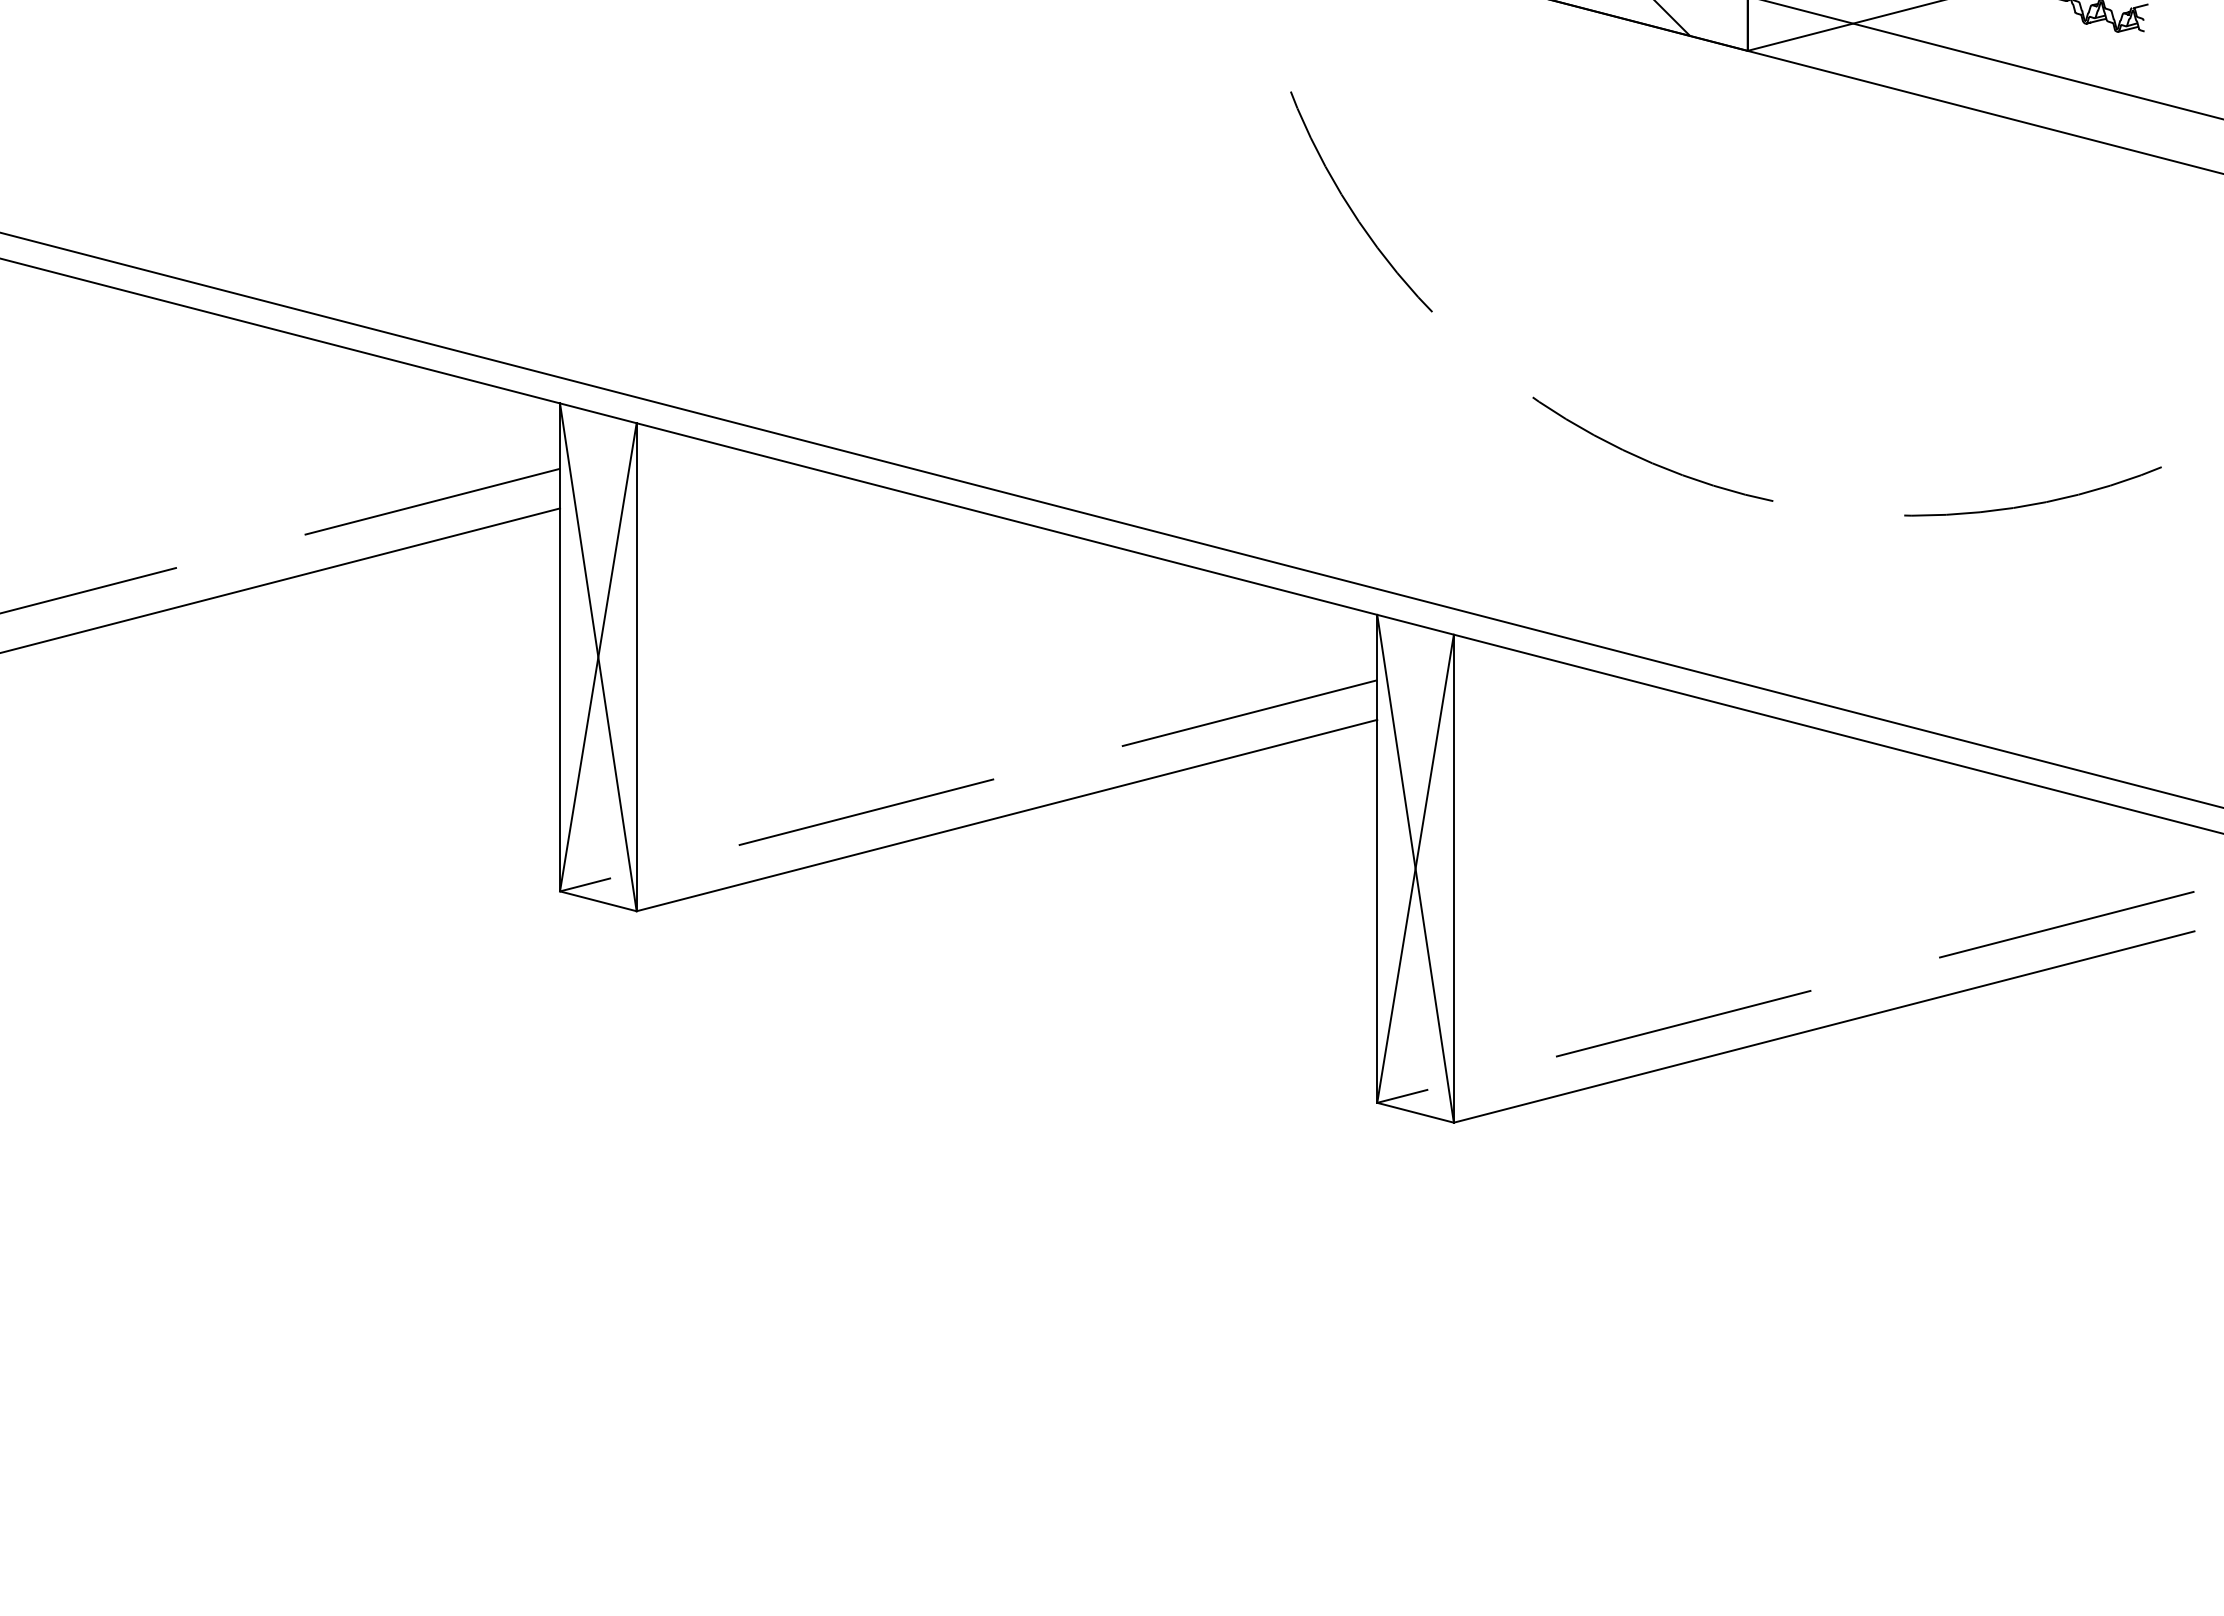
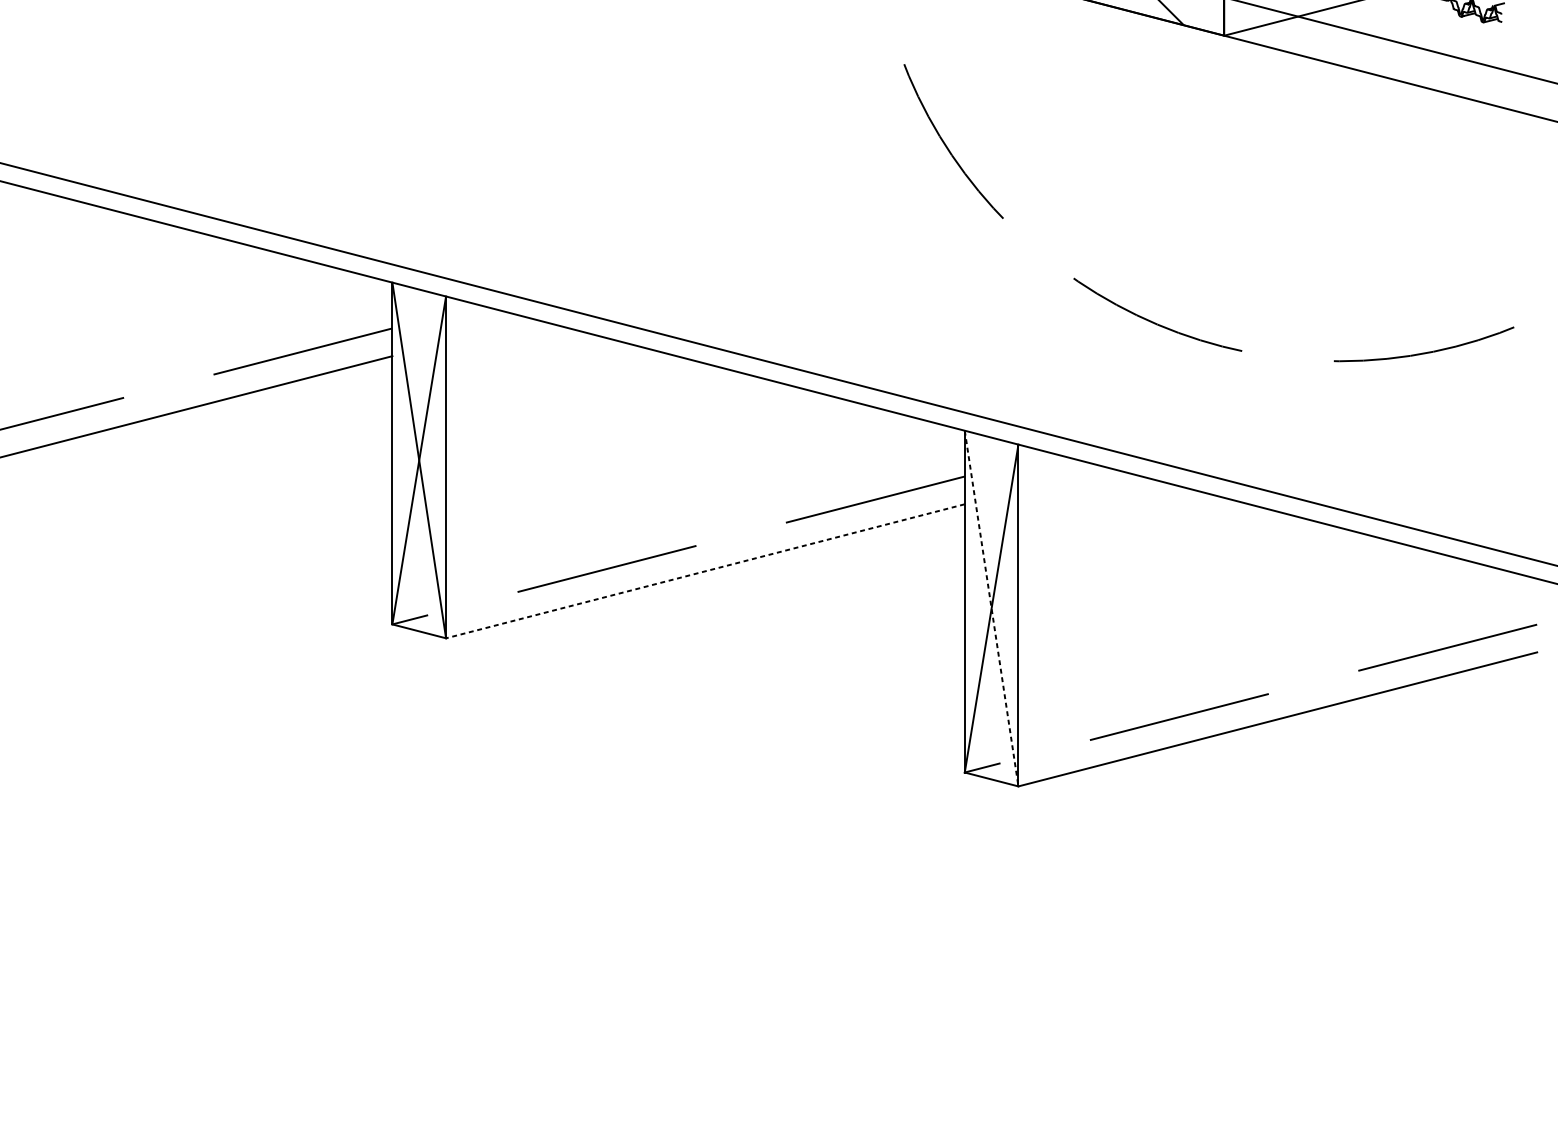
line: (1006, 815) -> (705, 571), solid -> dashed
line: (1415, 868) -> (991, 608), solid -> dashed

